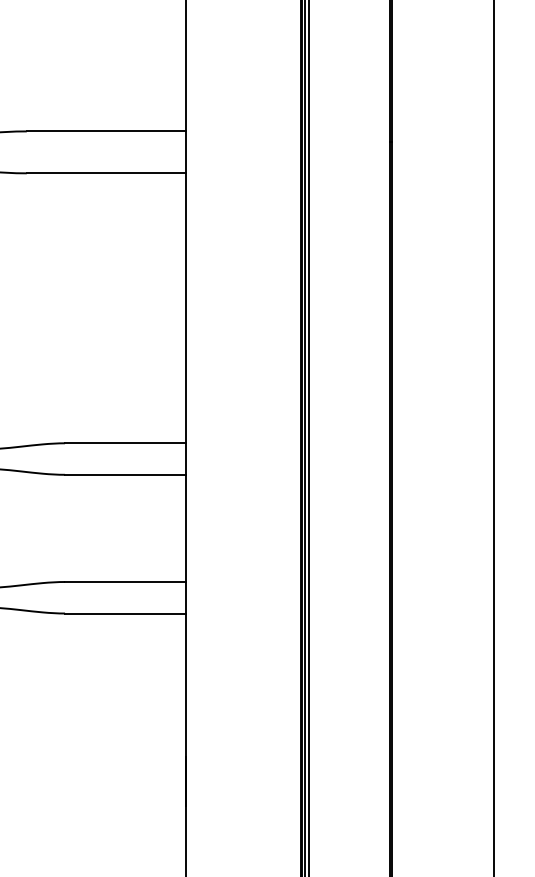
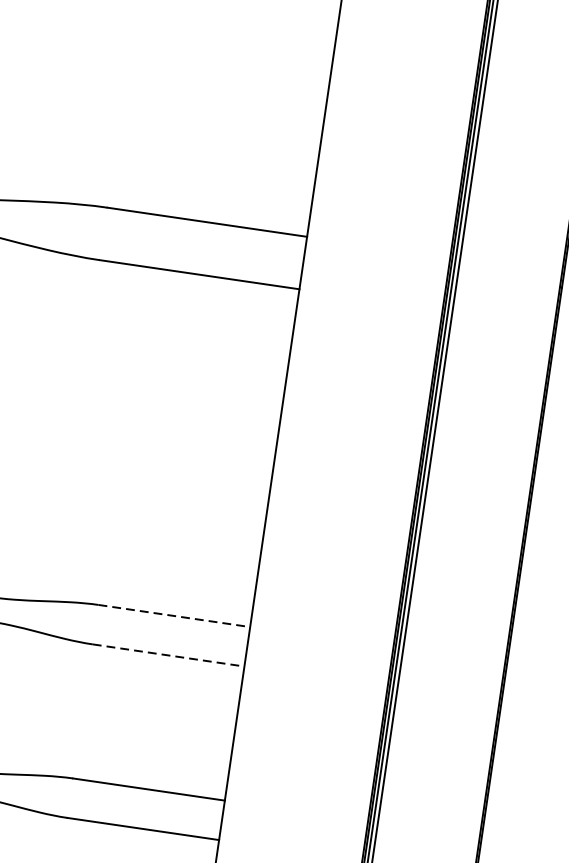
line: (125, 443) -> (174, 616), solid -> dashed
line: (125, 474) -> (168, 655), solid -> dashed

